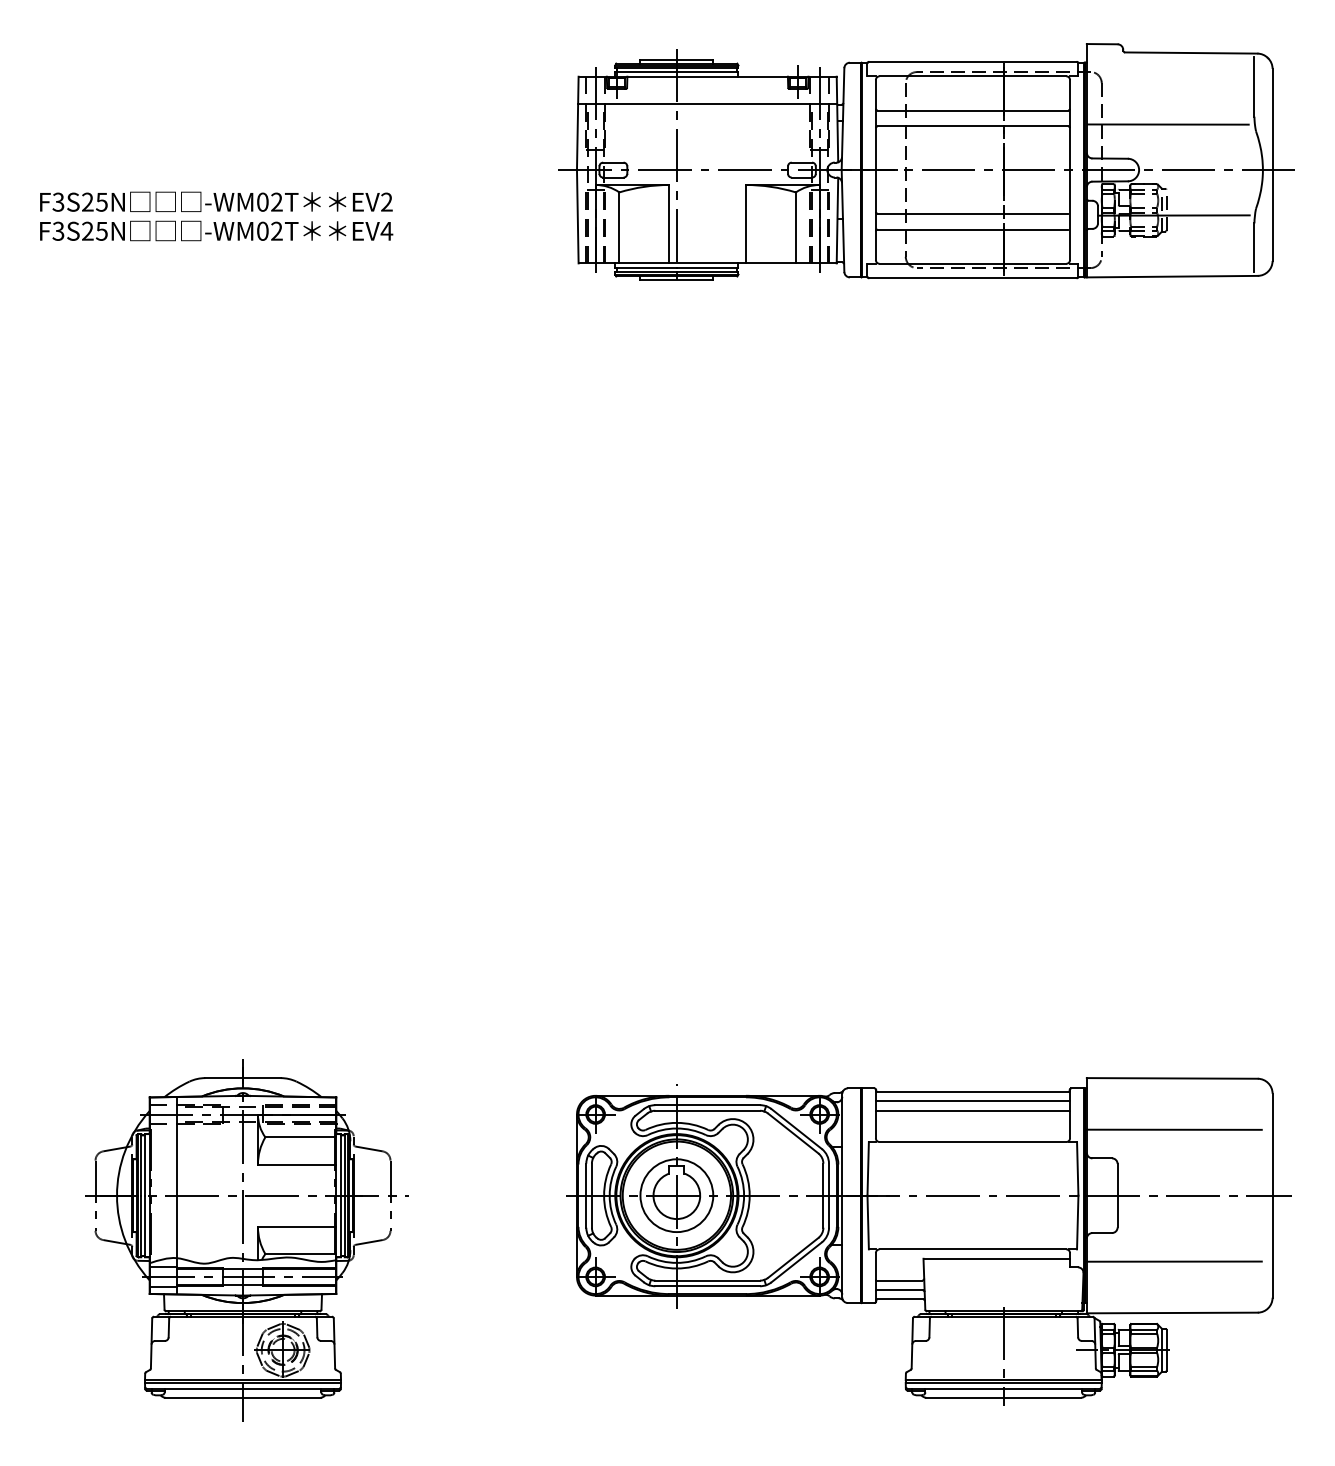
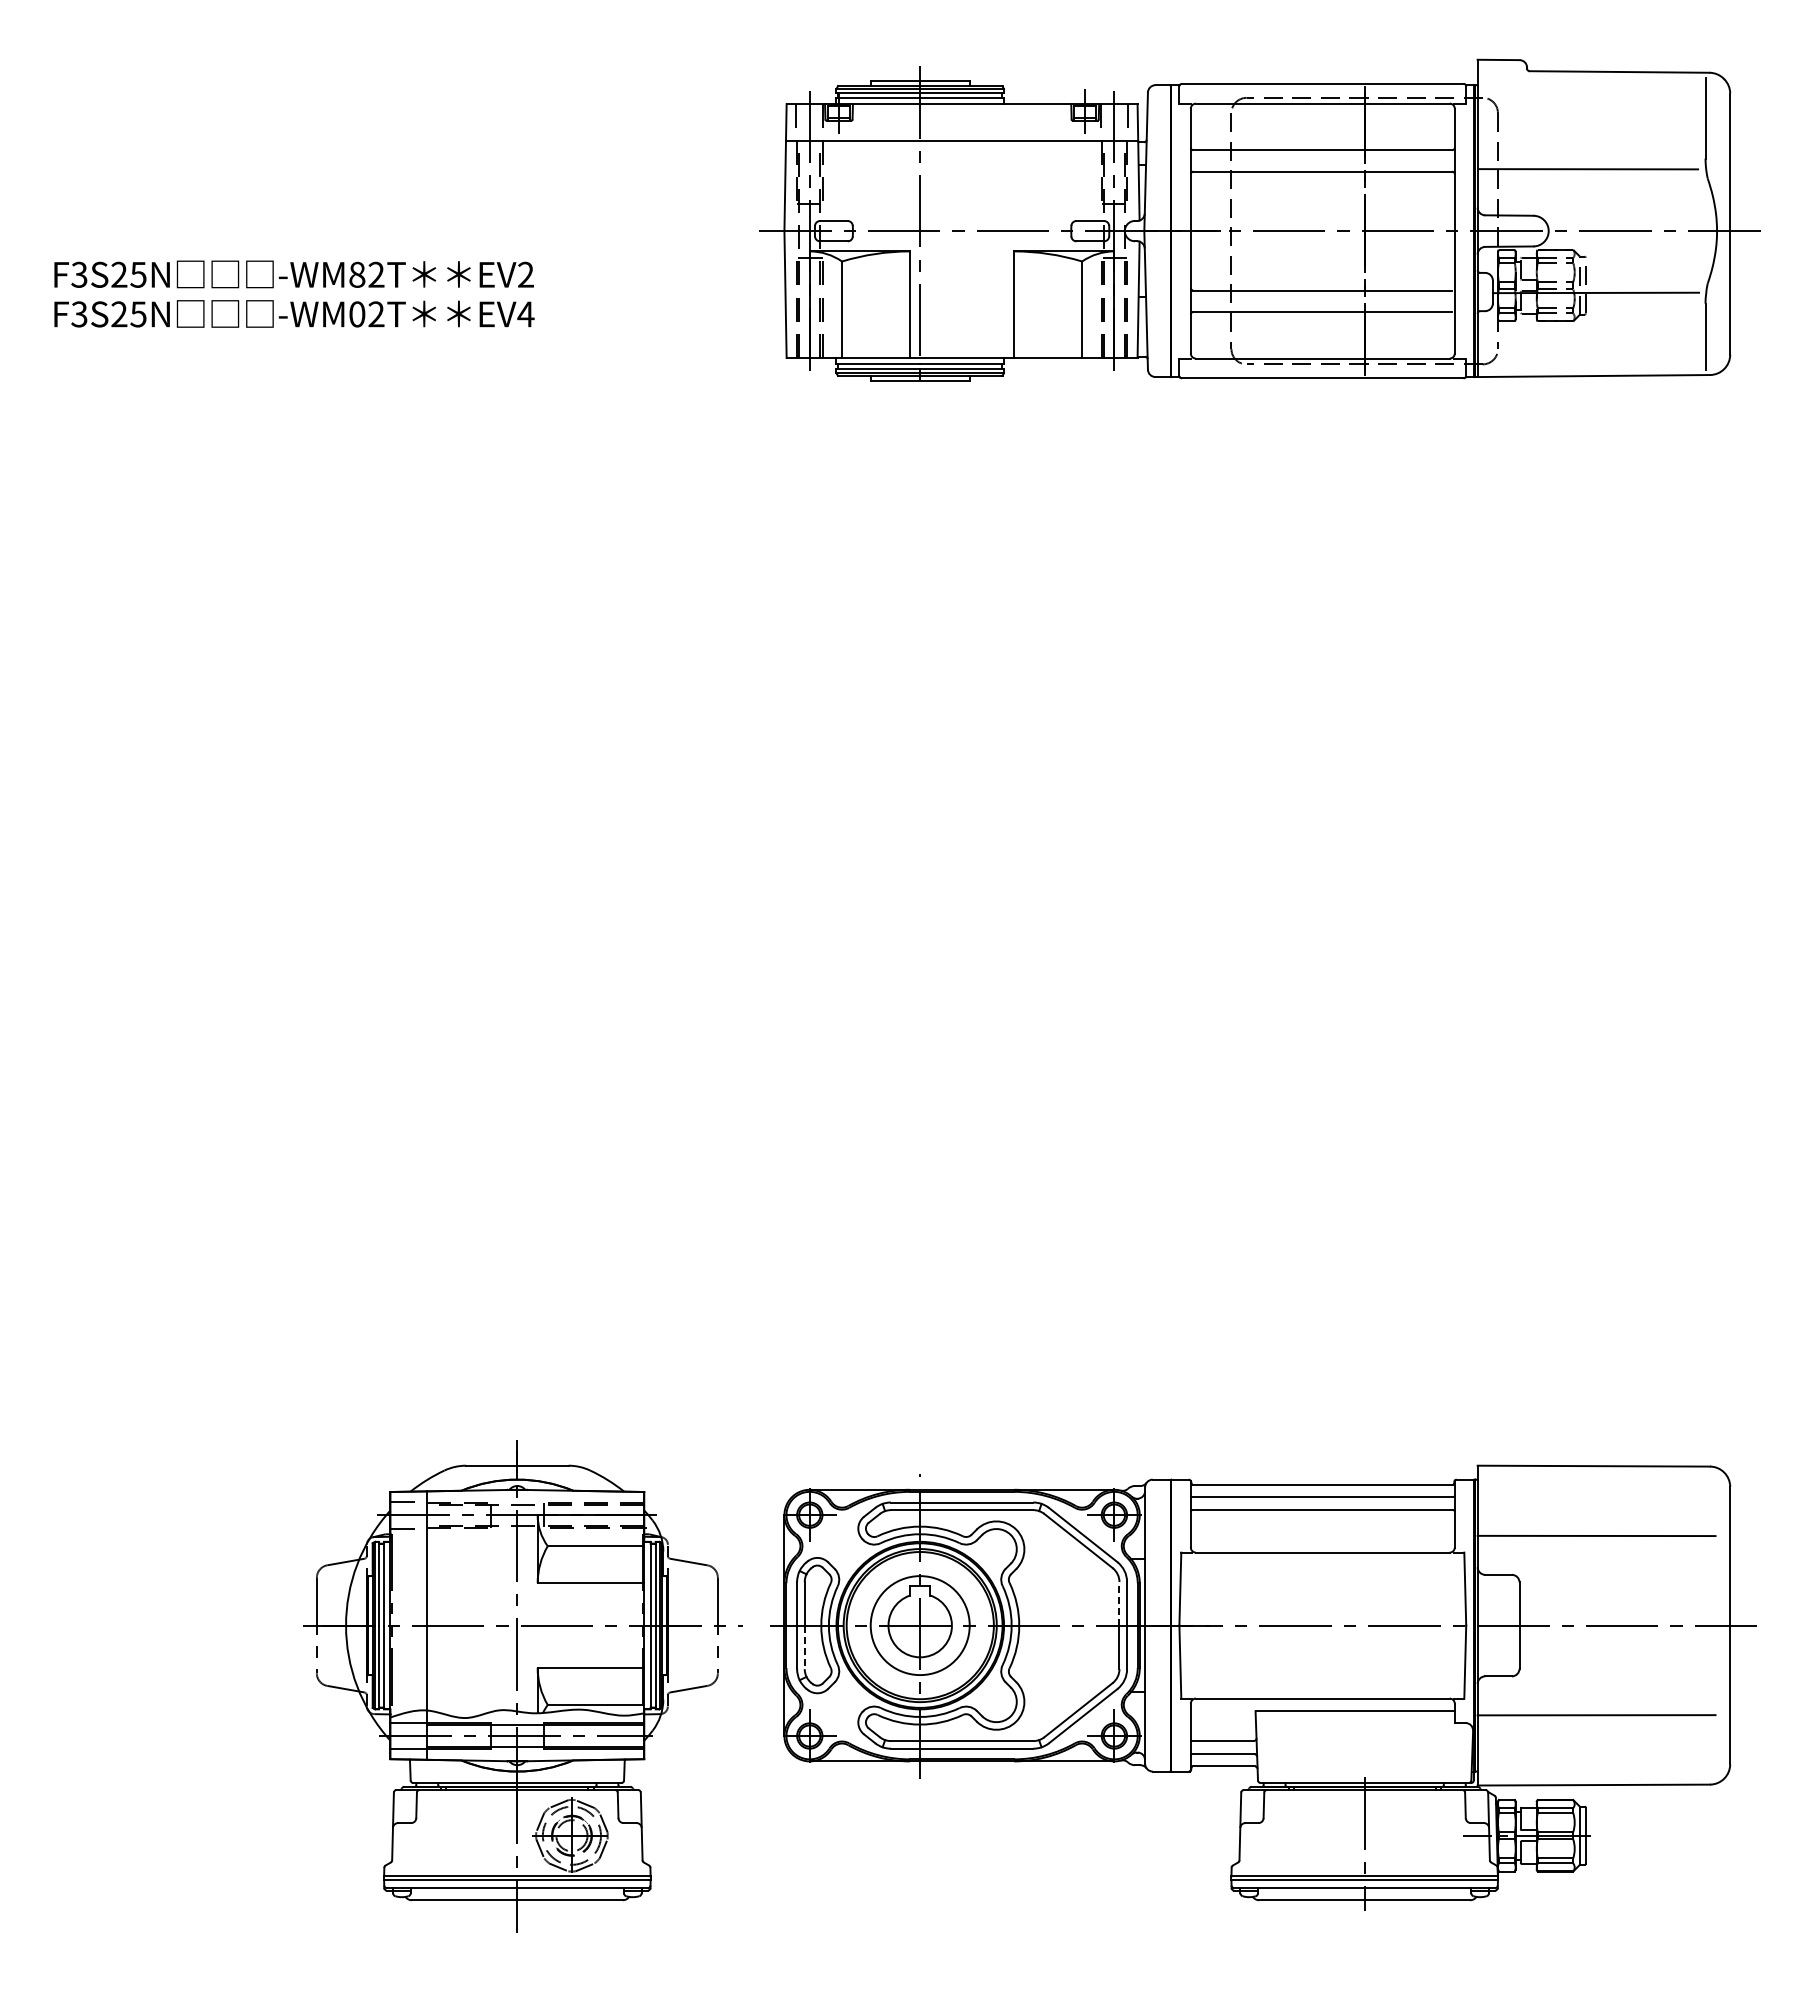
text: (262, 201) -> (357, 274), -WM02T -> -WM82T
line: (823, 1179) -> (1119, 1603), solid -> dashed
line: (591, 1211) -> (804, 1647), solid -> dashed
part: (246, 1240) -> (522, 1686), moved

